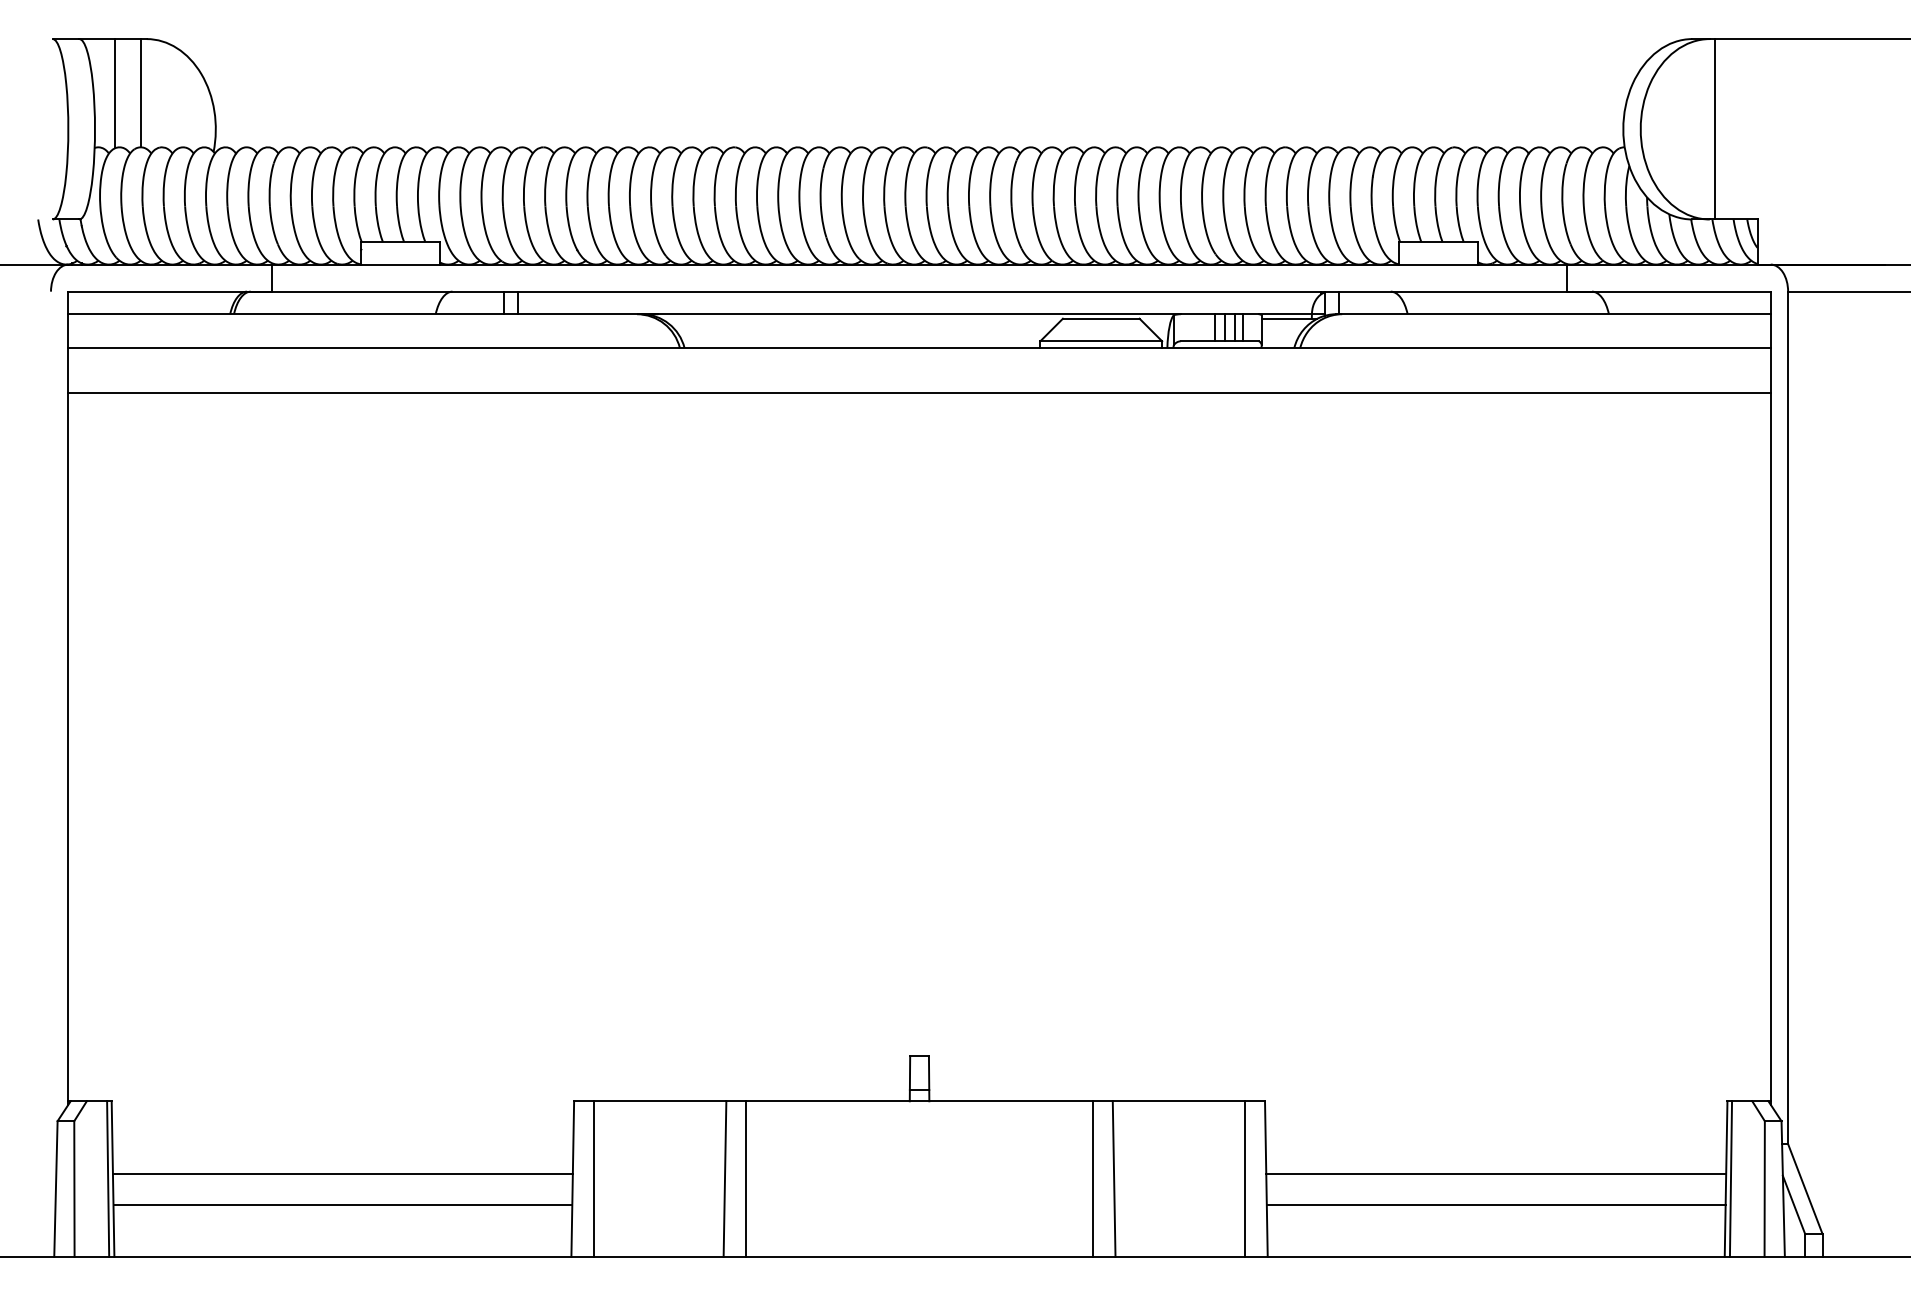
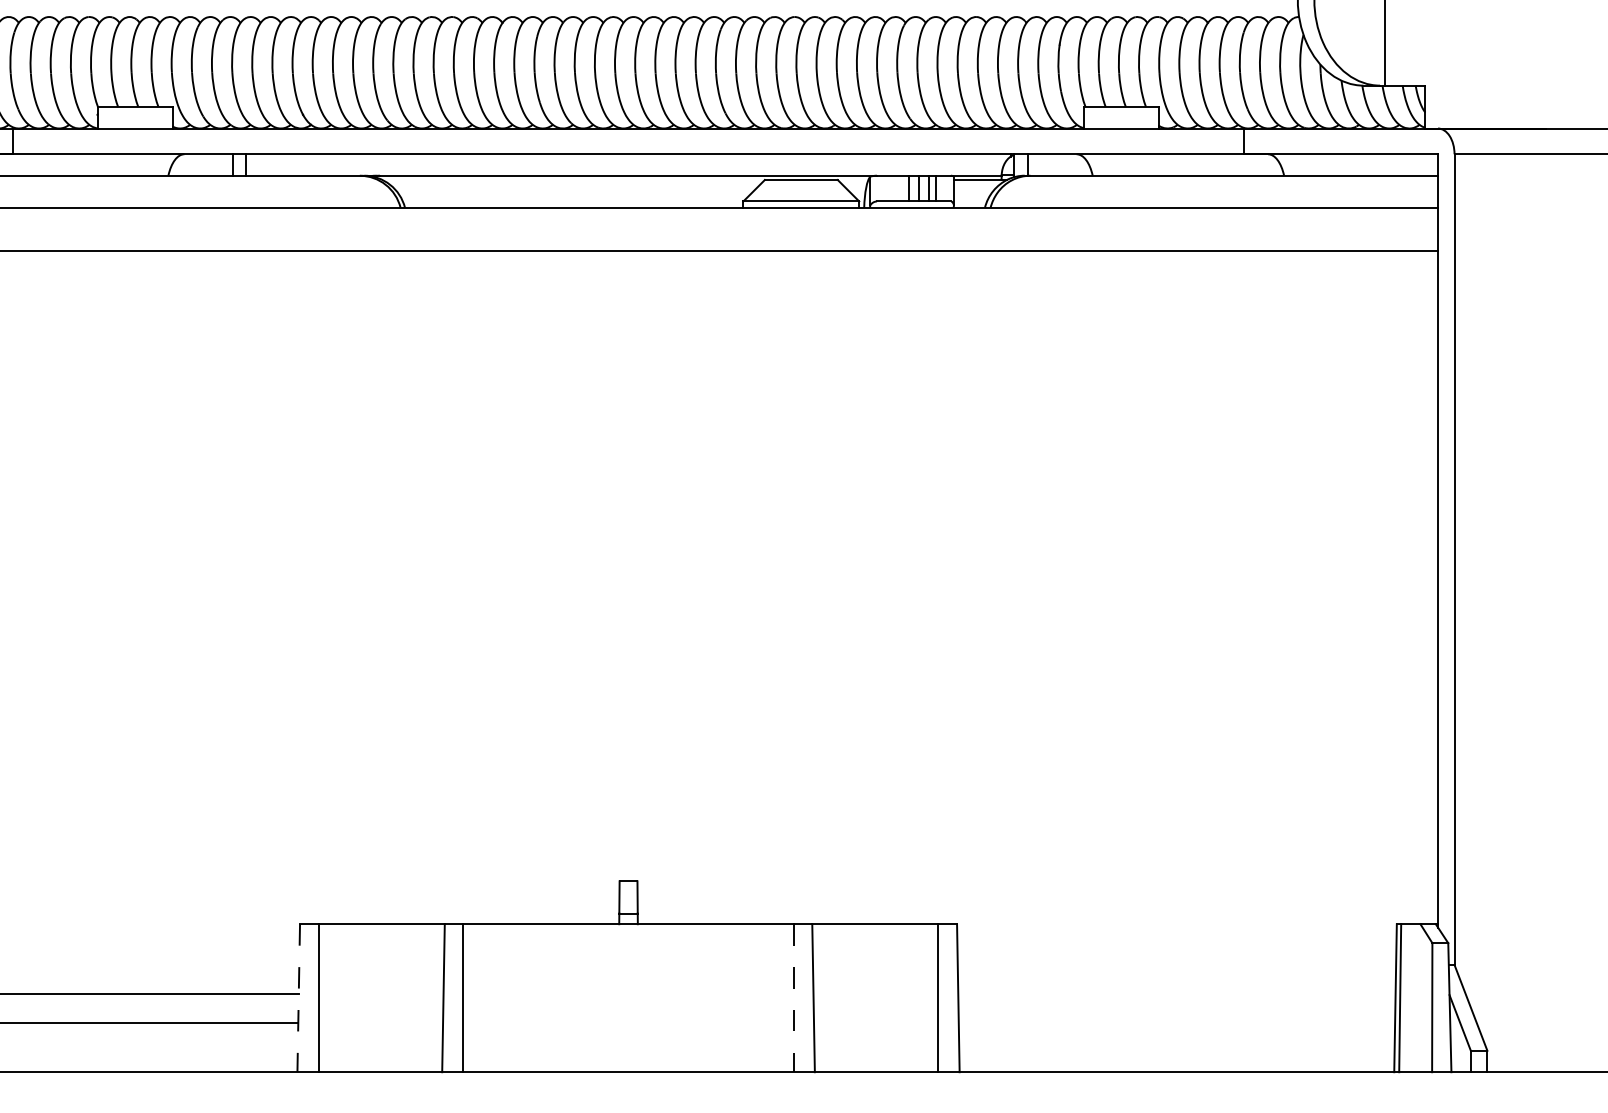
line: (1496, 1174) -> (1177, 993), removed
line: (572, 1179) -> (298, 998), solid -> dashed
line: (1093, 1179) -> (793, 998), solid -> dashed
line: (1495, 1204) -> (1176, 1022), removed

